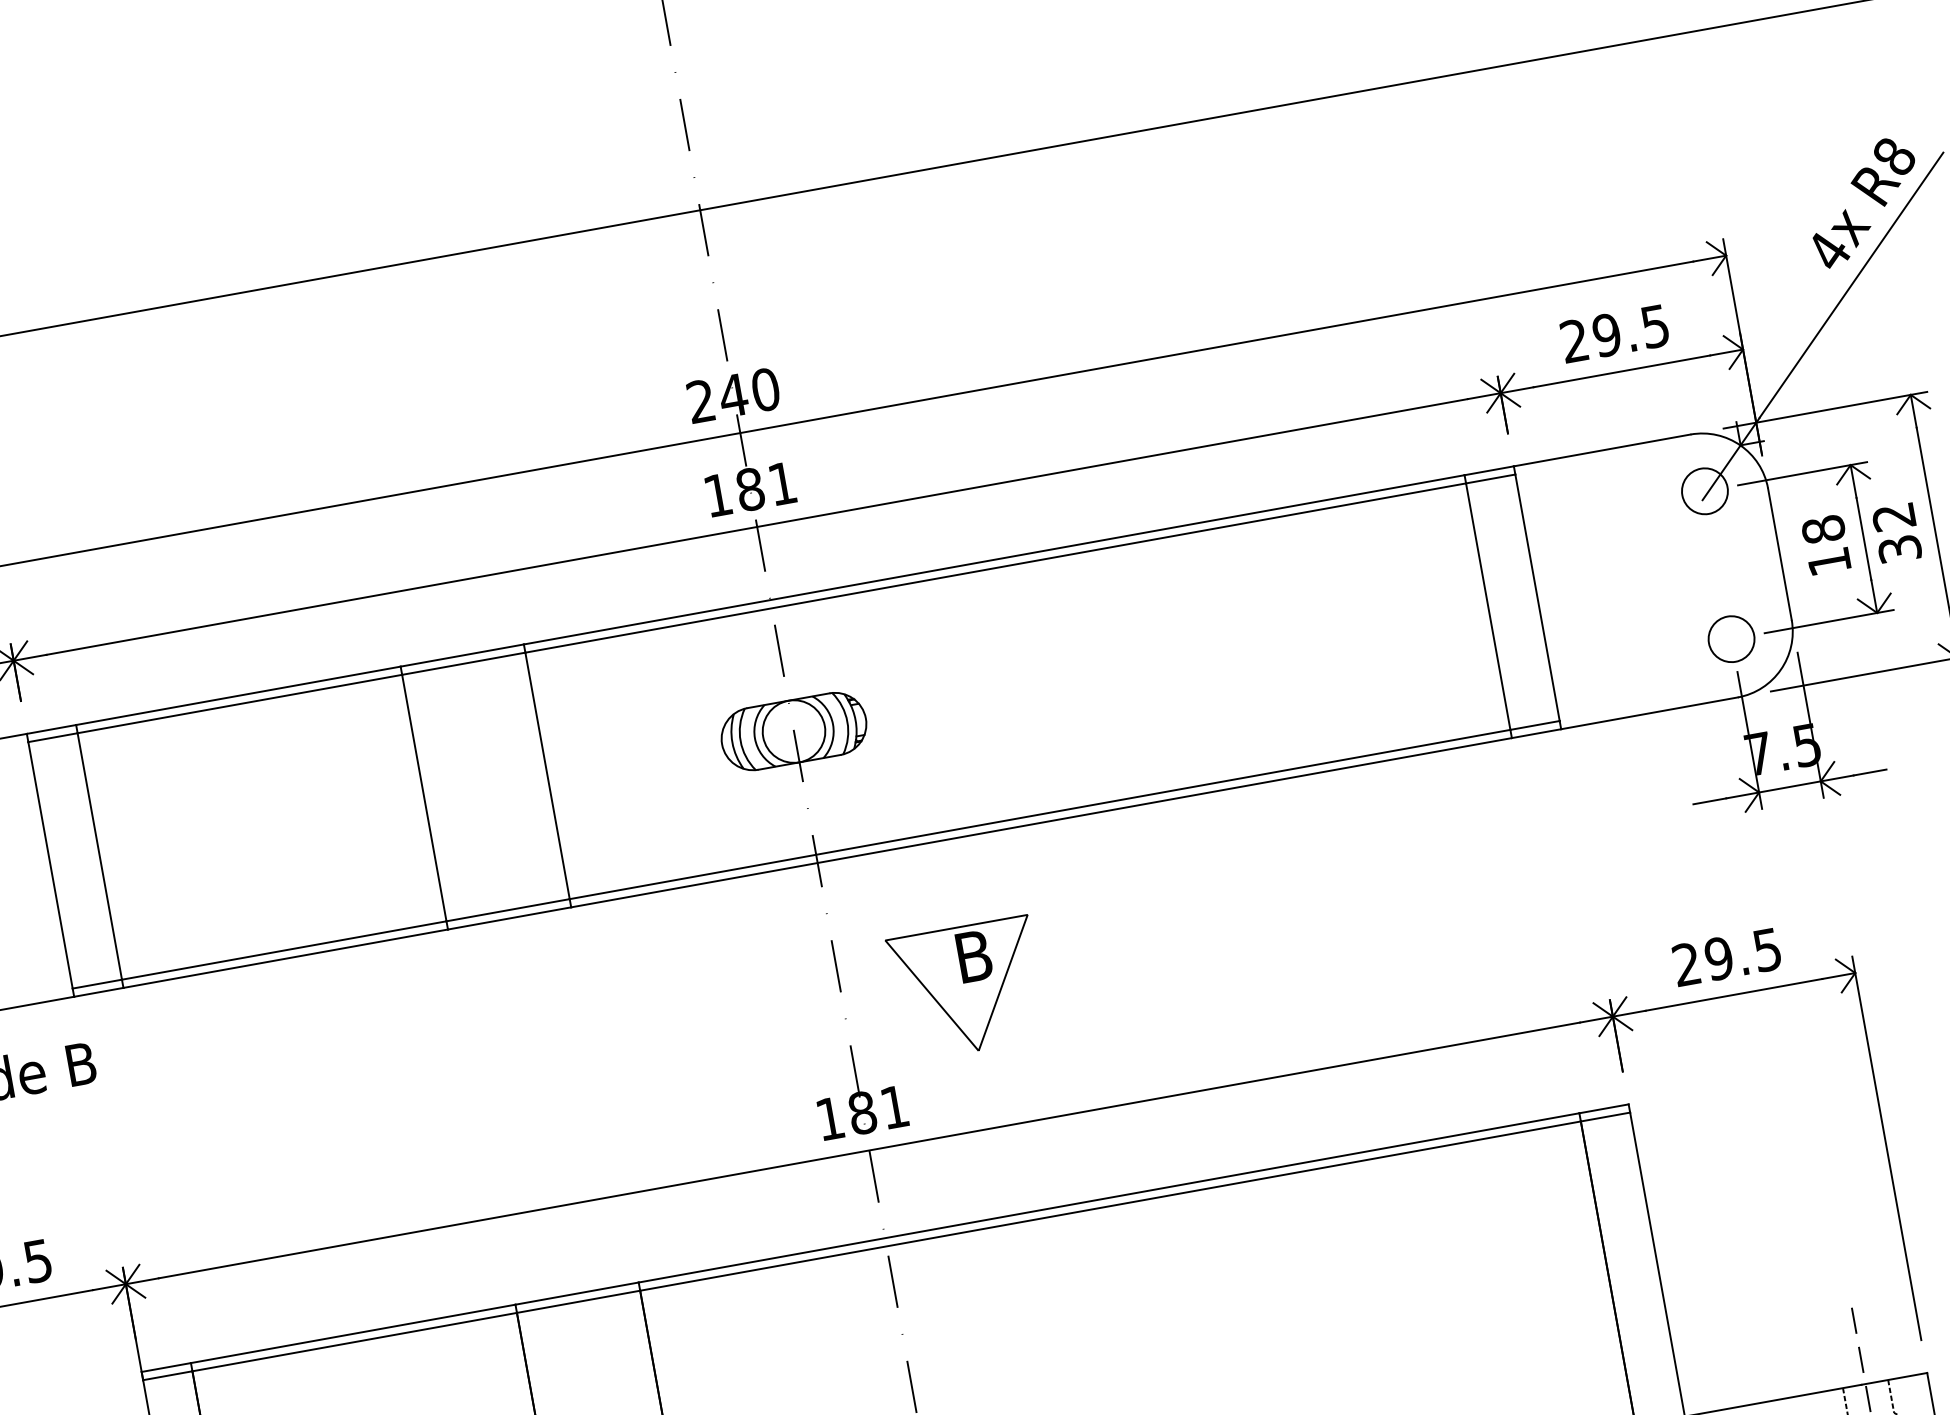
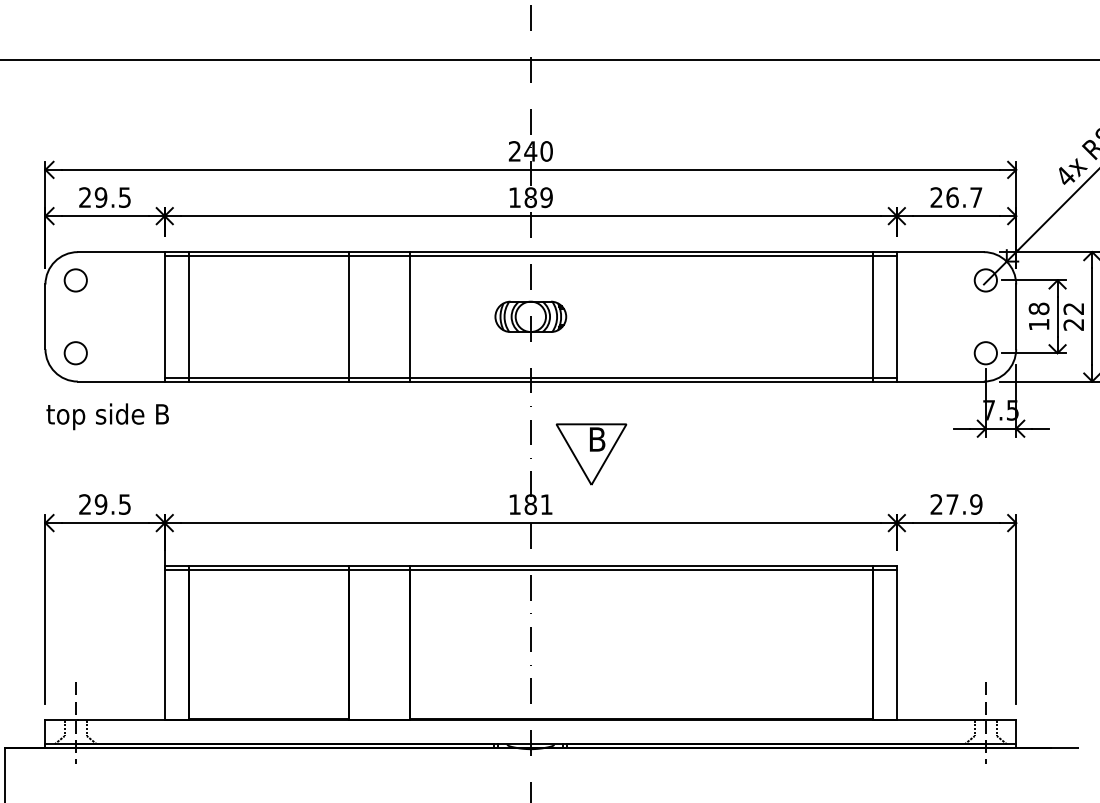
text: (1631, 330) -> (964, 197), 29.5 -> 26.7
text: (782, 483) -> (546, 197), 181 -> 189
text: (1899, 548) -> (1073, 324), 32 -> 22
text: (1743, 954) -> (964, 504), 29.5 -> 27.9

